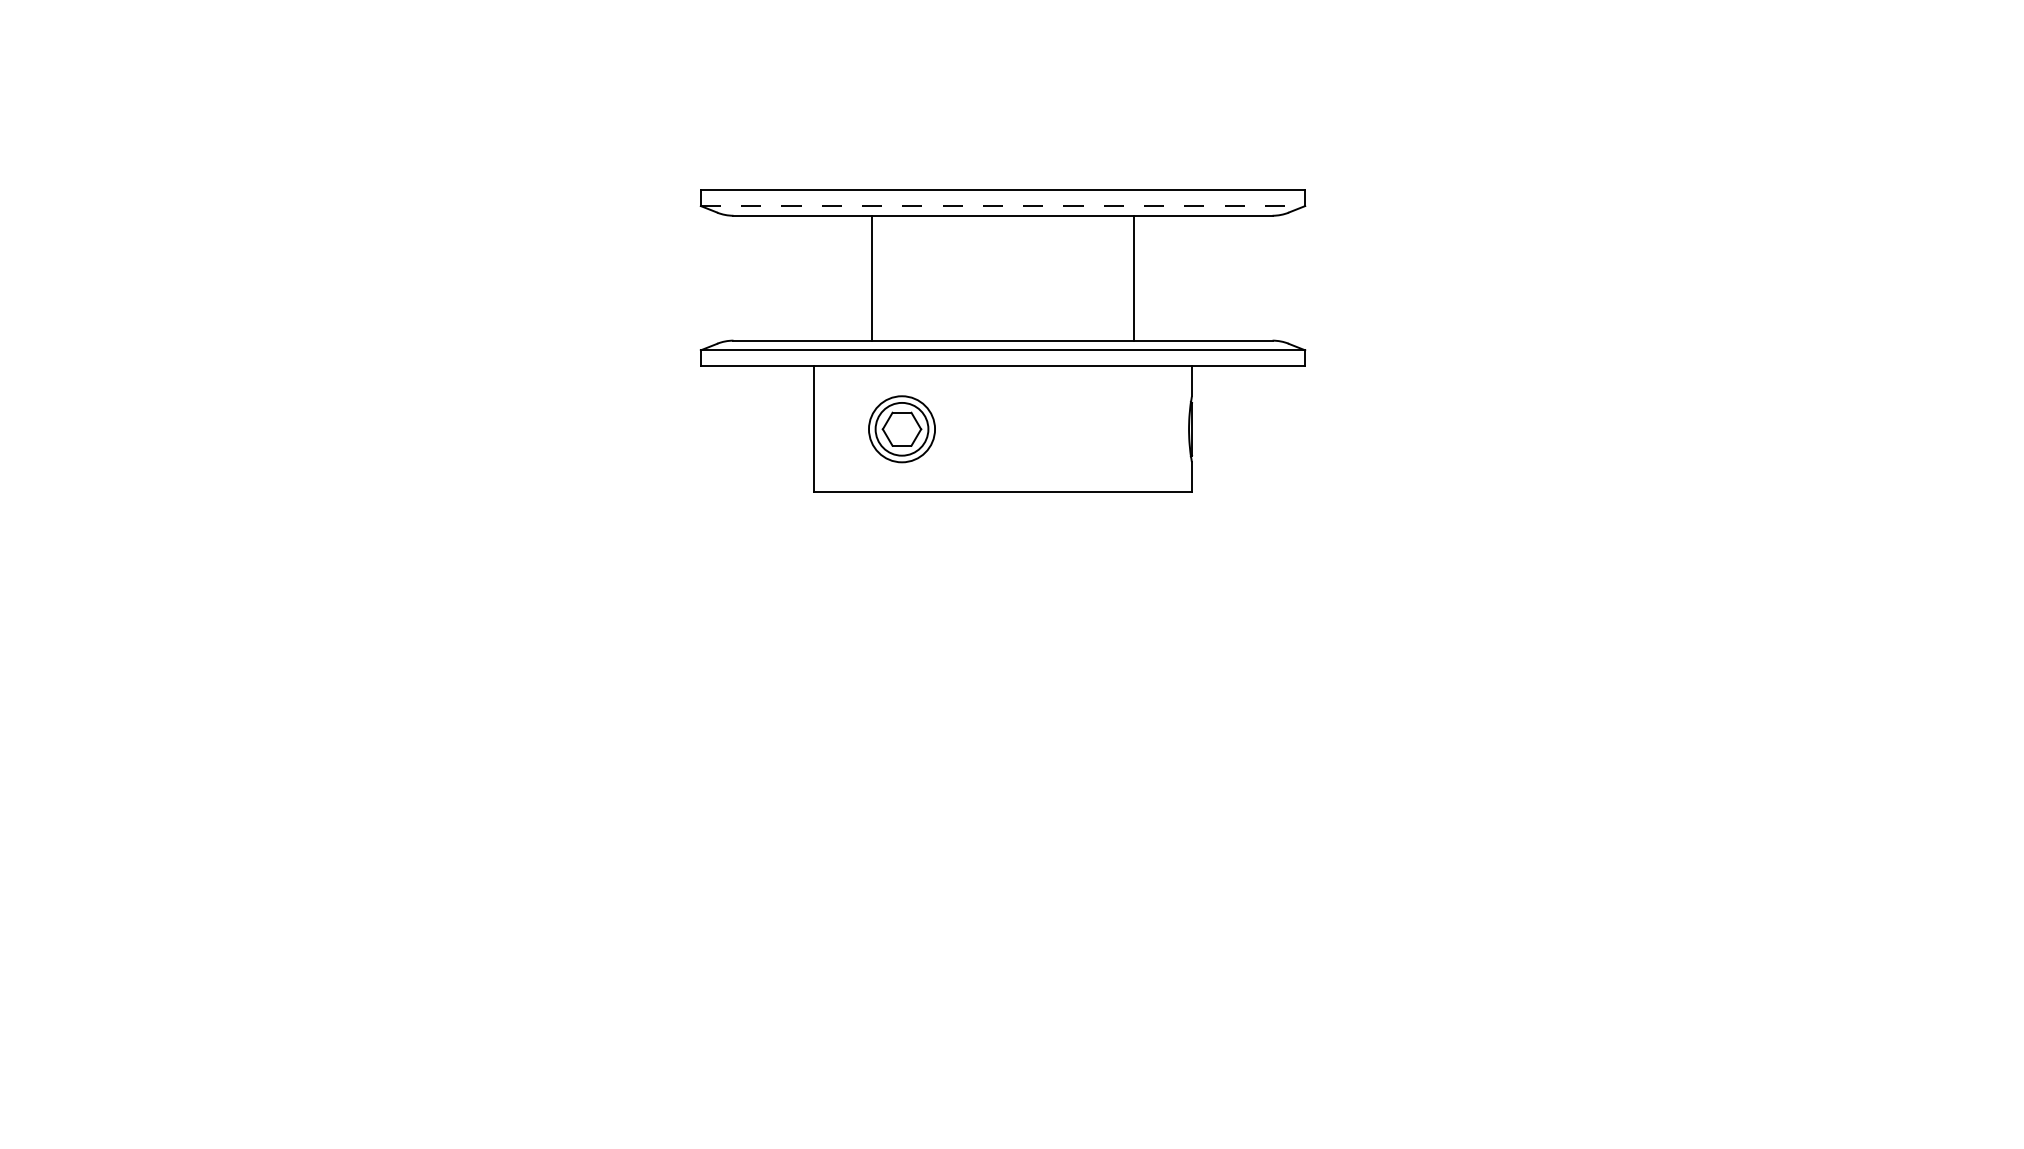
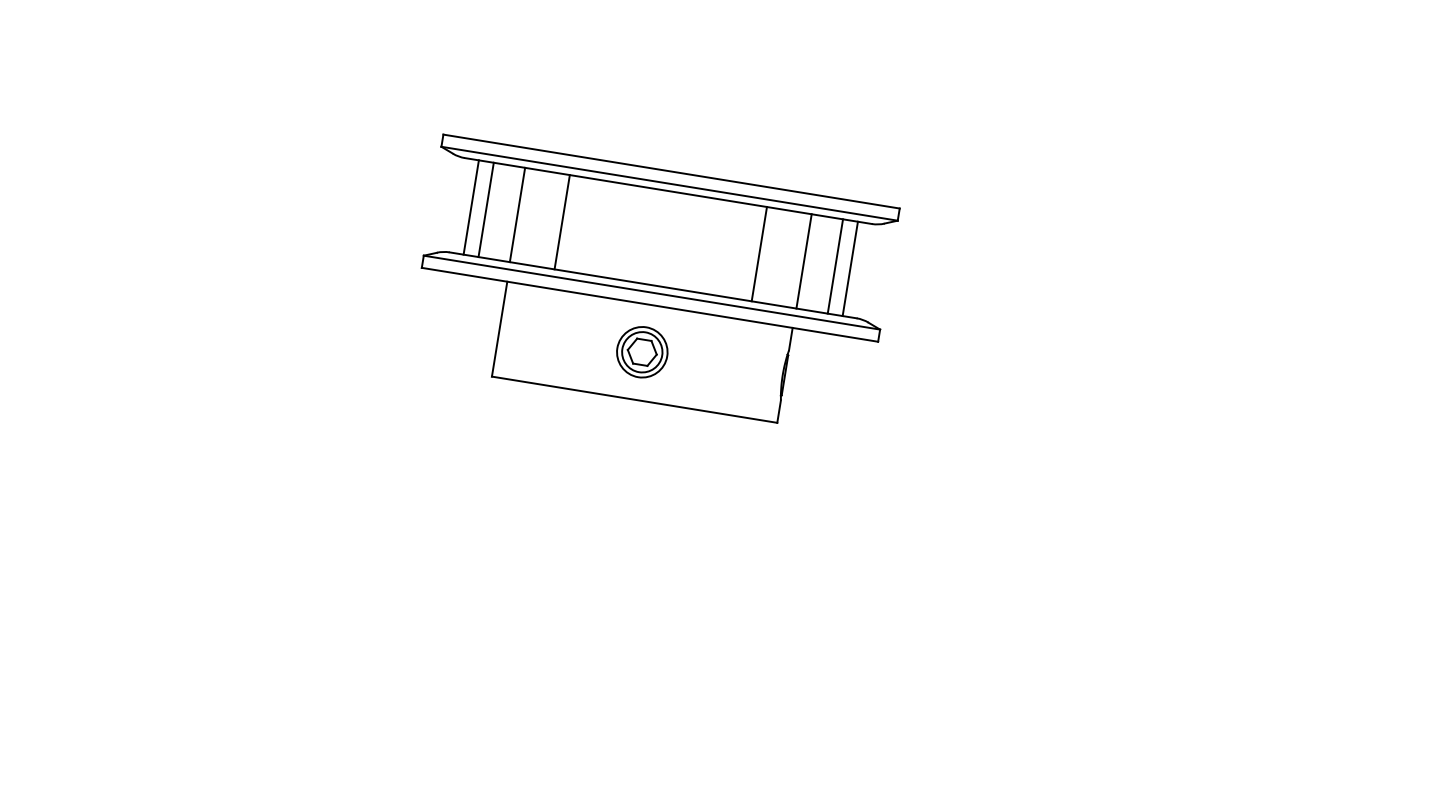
line: (1003, 206) -> (669, 184), dashed -> solid
line: (752, 277) -> (471, 207), added
line: (771, 277) -> (486, 209), added
line: (813, 277) -> (517, 214), added
line: (1192, 277) -> (803, 260), added
line: (1234, 277) -> (835, 265), added
line: (1254, 277) -> (850, 268), added
part: (901, 429) -> (641, 352), moved

